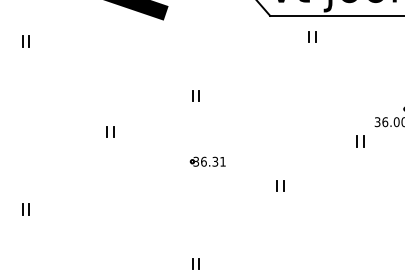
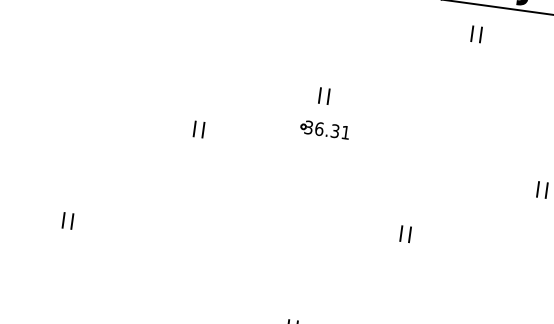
part: (312, 36) -> (476, 33), moved
part: (207, 161) -> (324, 129), moved
part: (280, 185) -> (405, 233), moved

